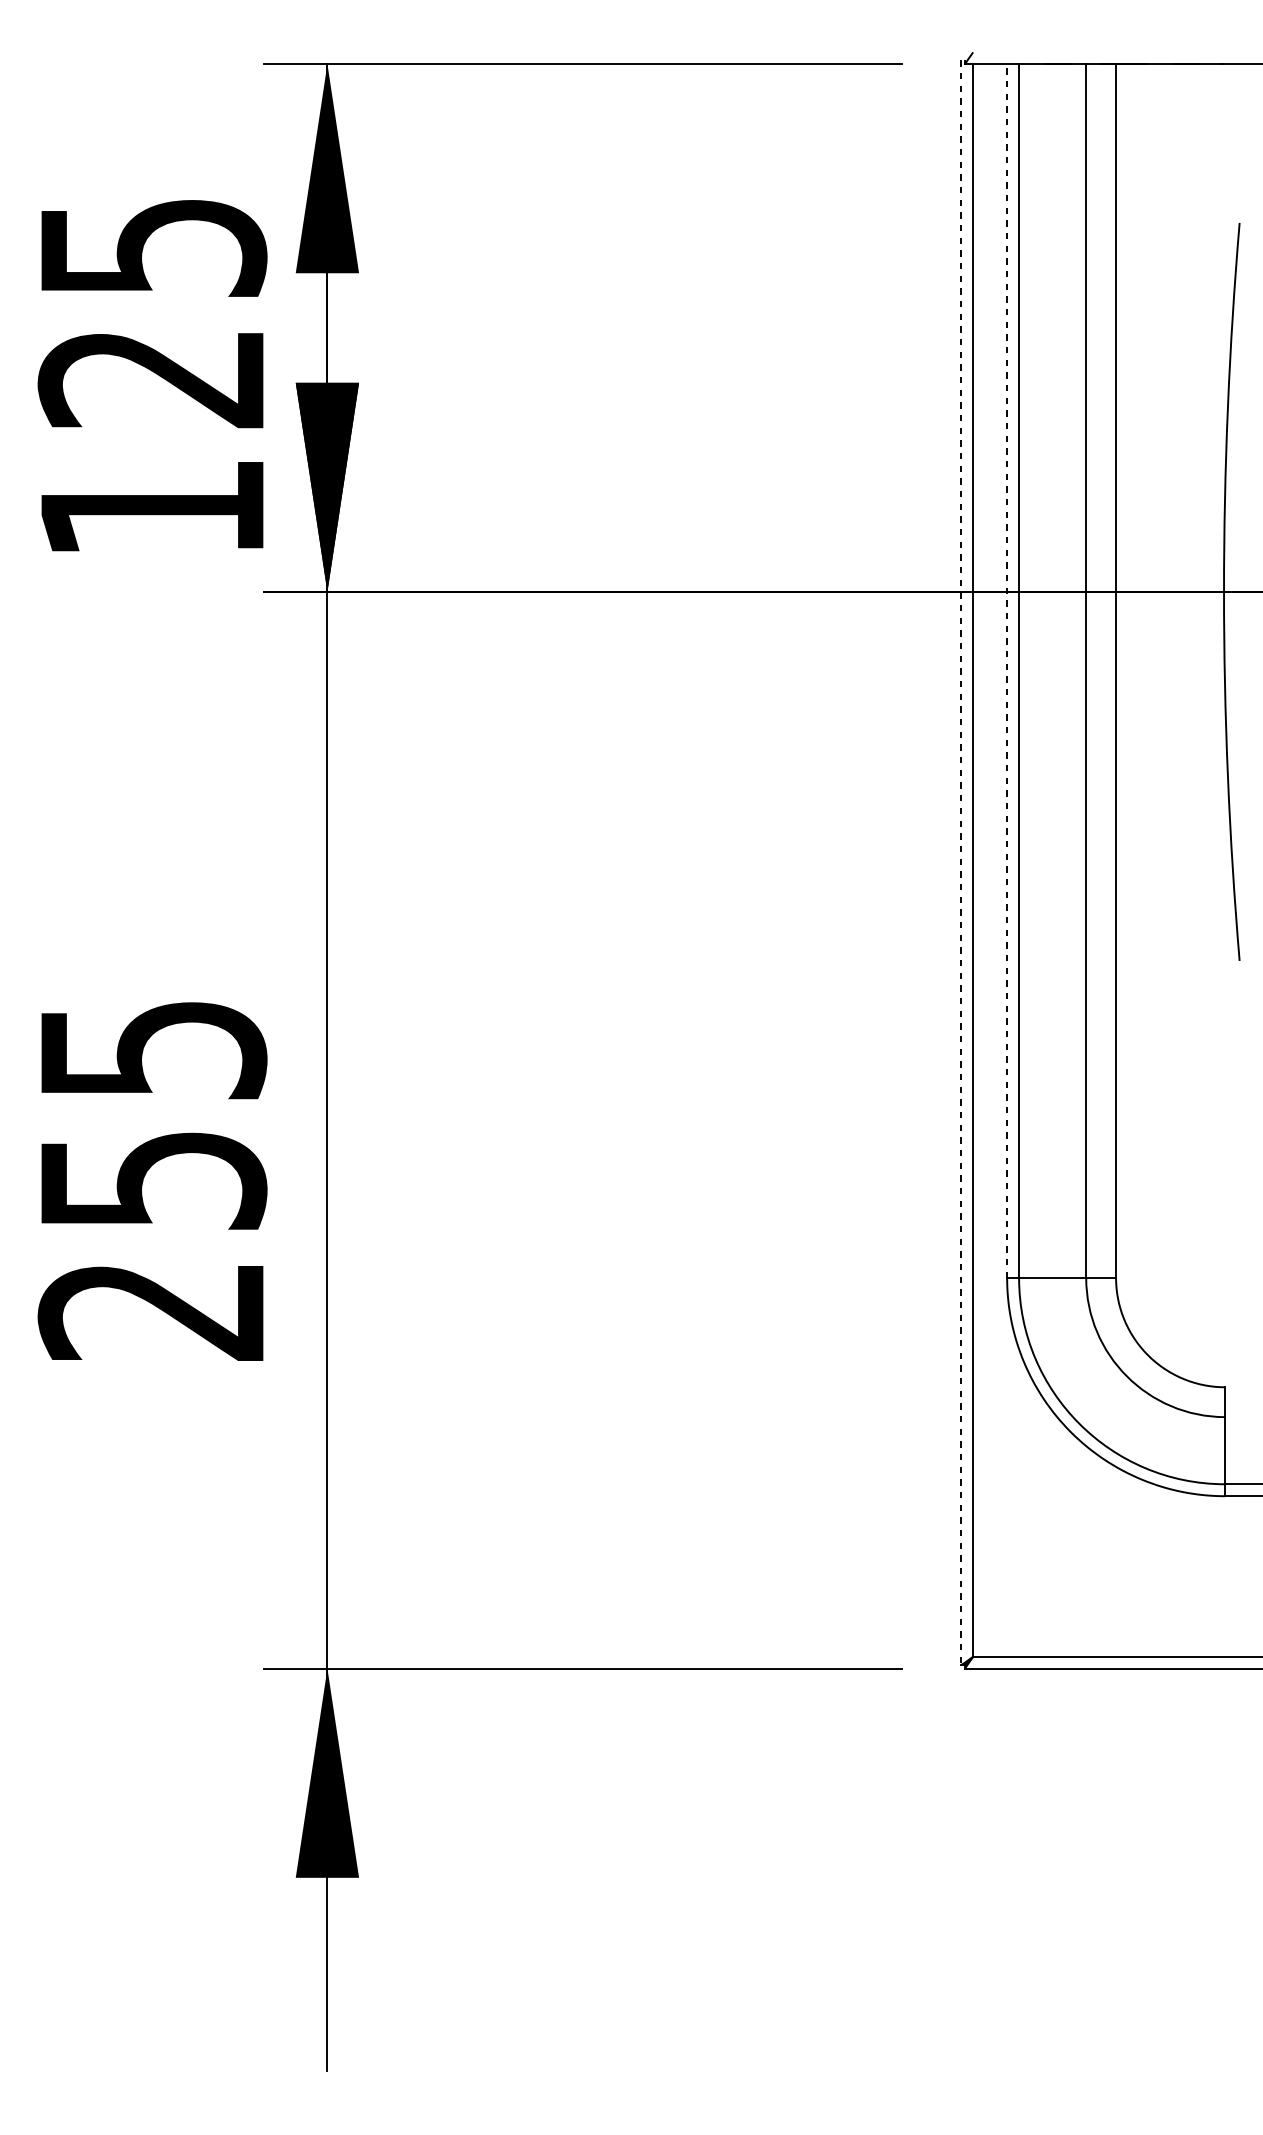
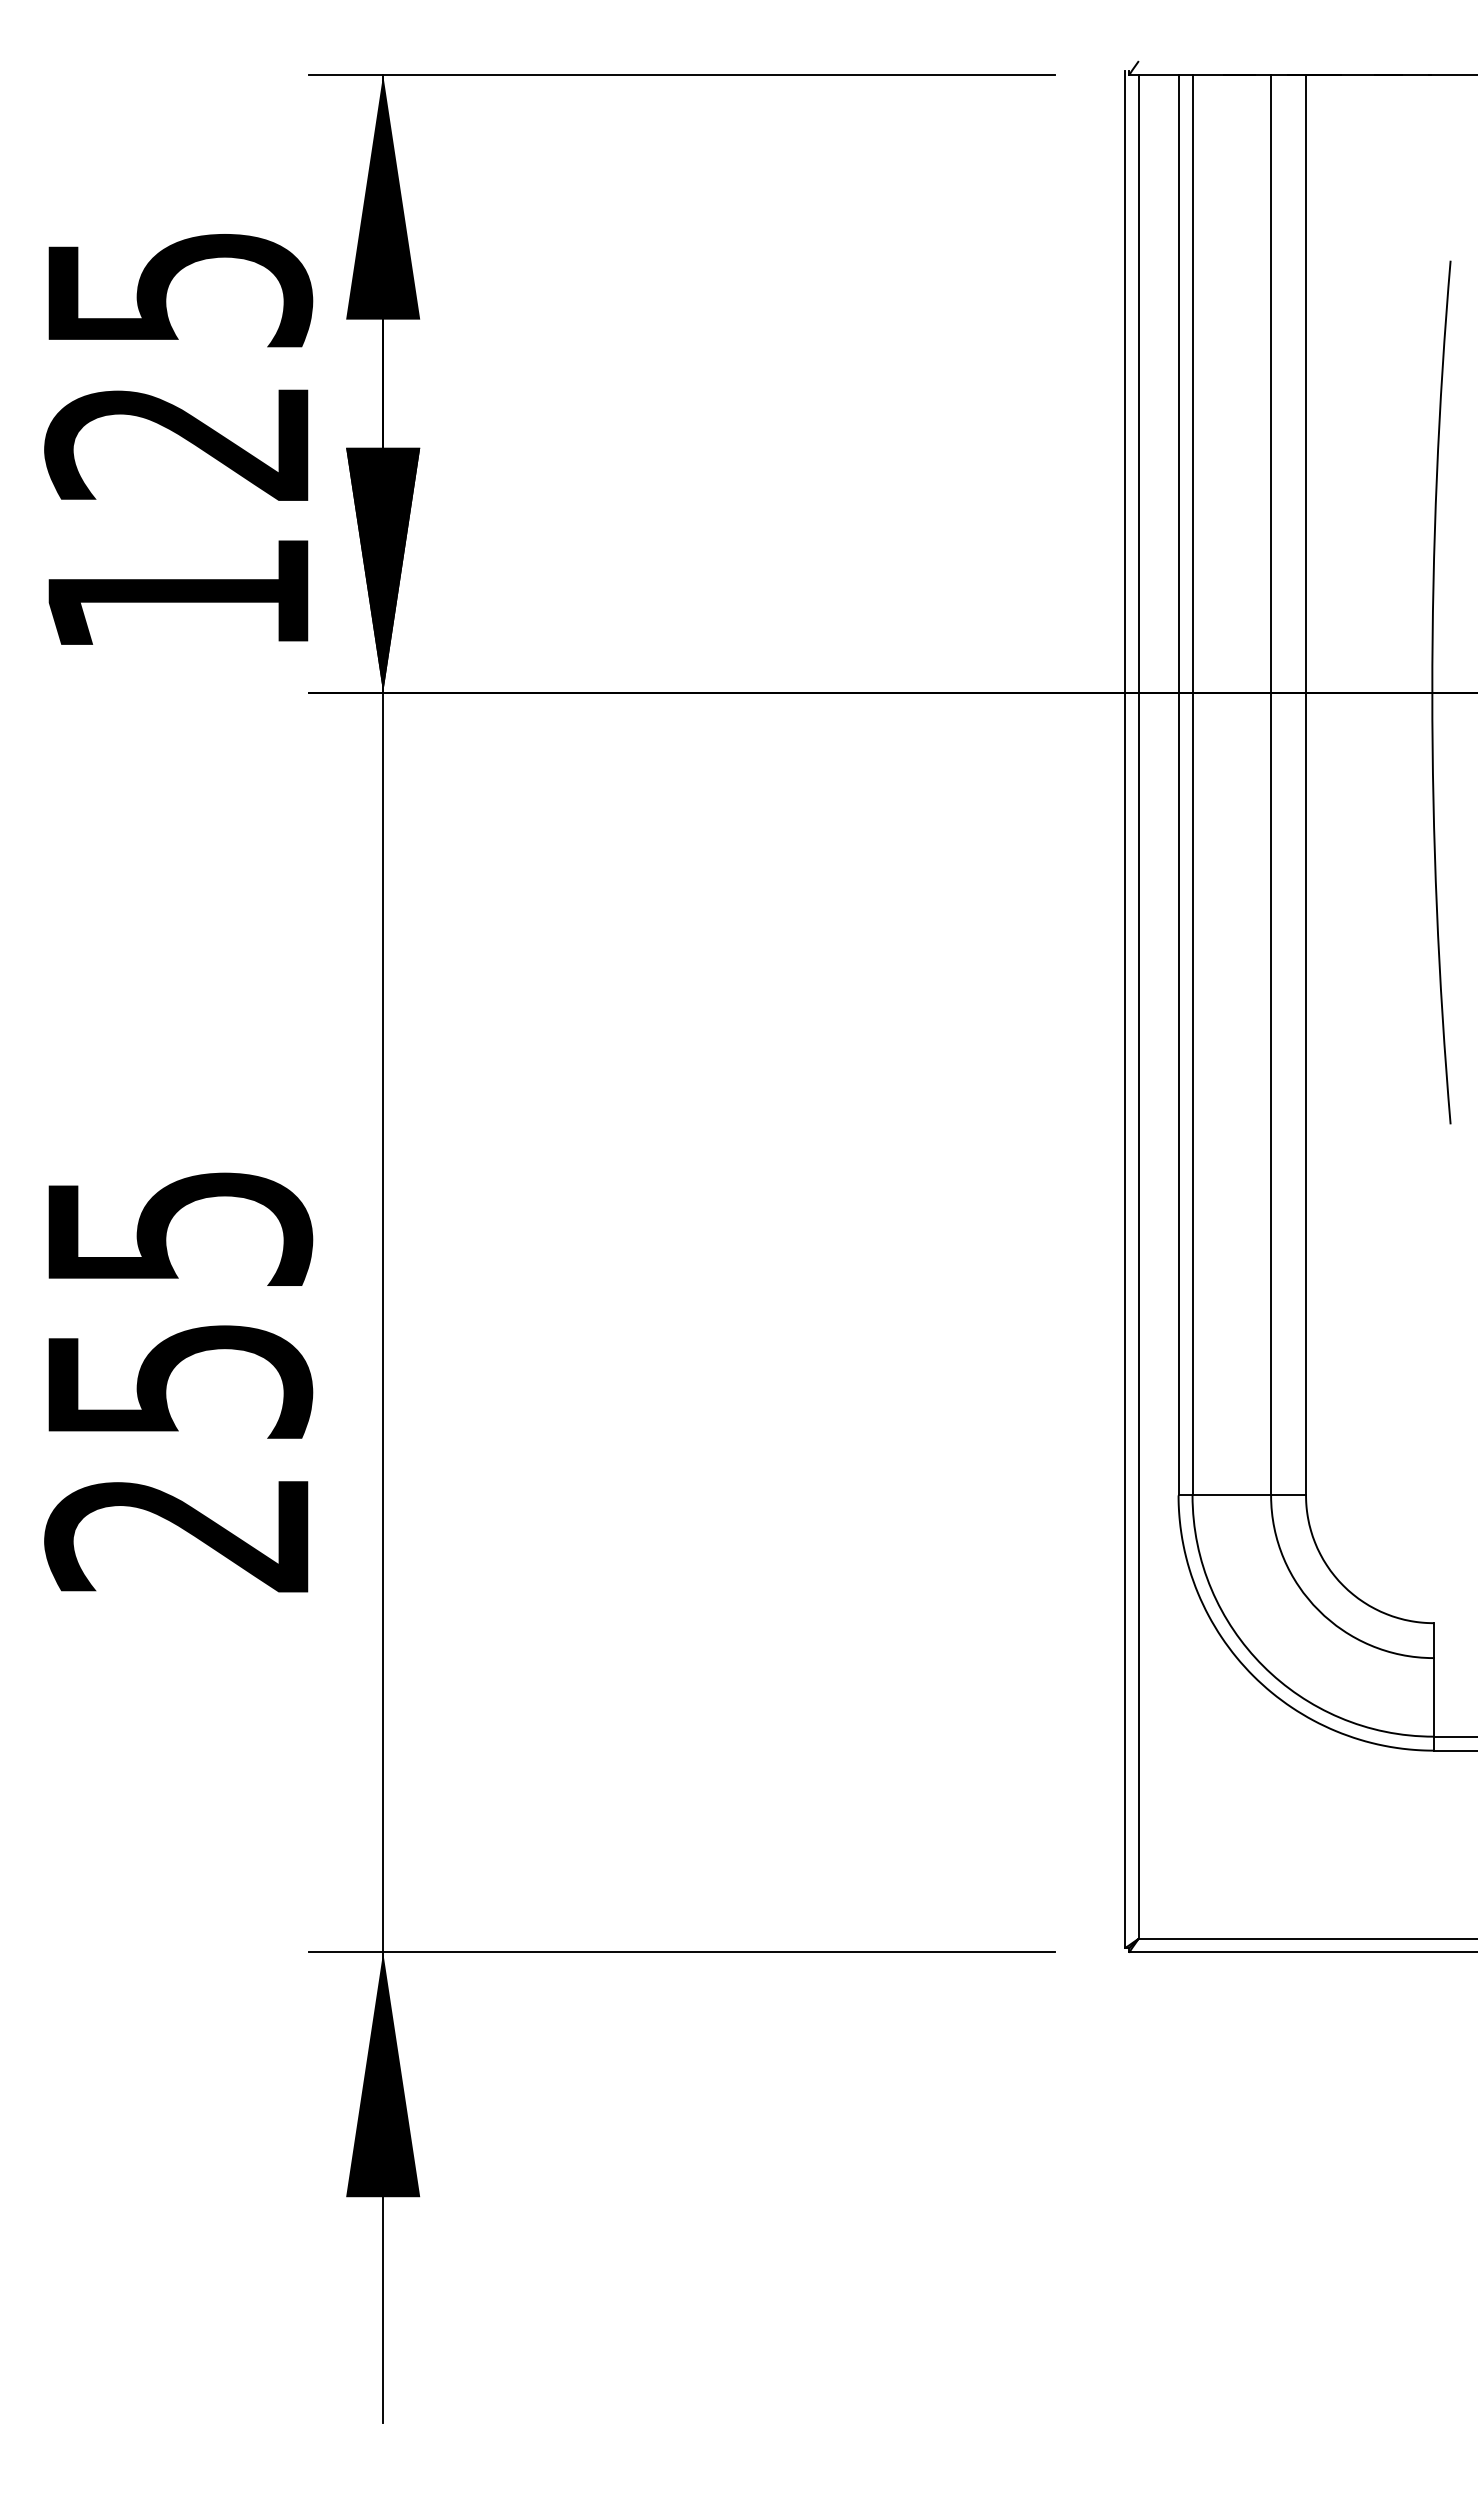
line: (1007, 670) -> (1178, 784), dashed -> solid
line: (960, 862) -> (1124, 1009), dashed -> solid

